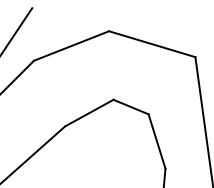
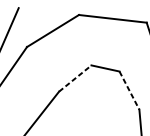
line: (89, 113) -> (75, 78), solid -> dashed
line: (157, 141) -> (129, 90), solid -> dashed

